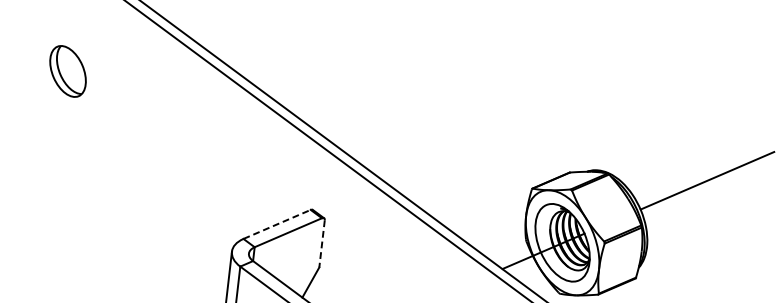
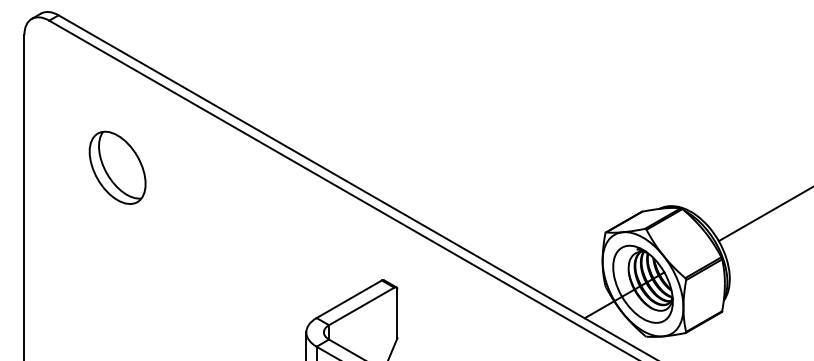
part: (67, 71) -> (117, 167), size x1.43
line: (277, 224) -> (349, 299), dashed -> solid
line: (322, 244) -> (397, 314), dashed -> solid

